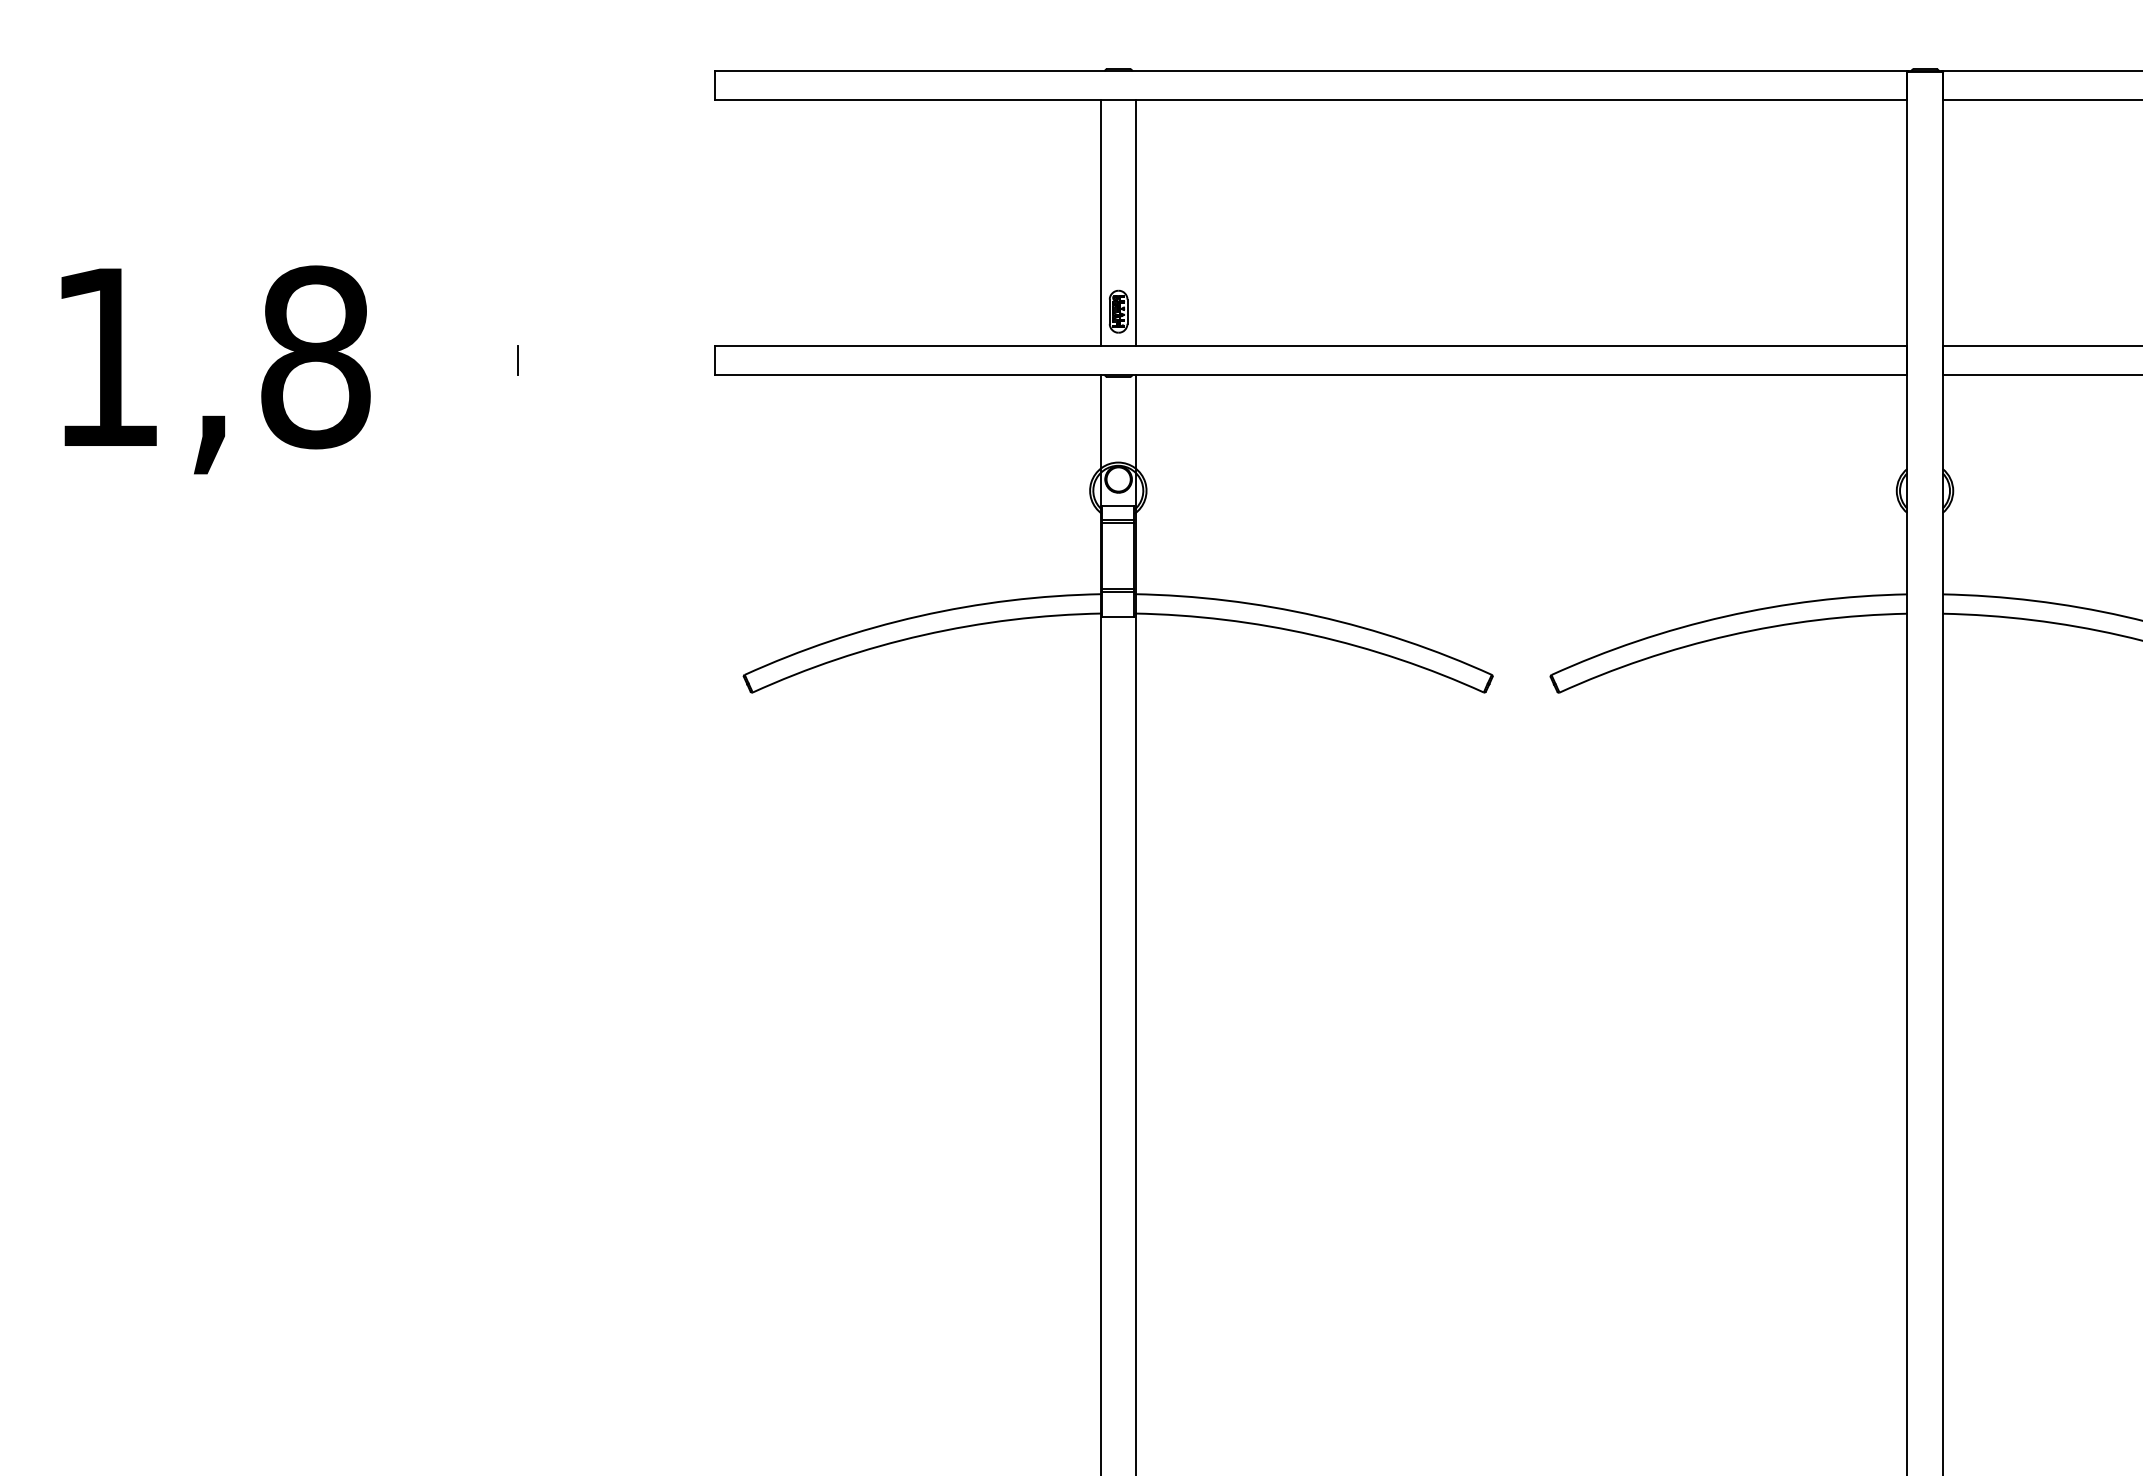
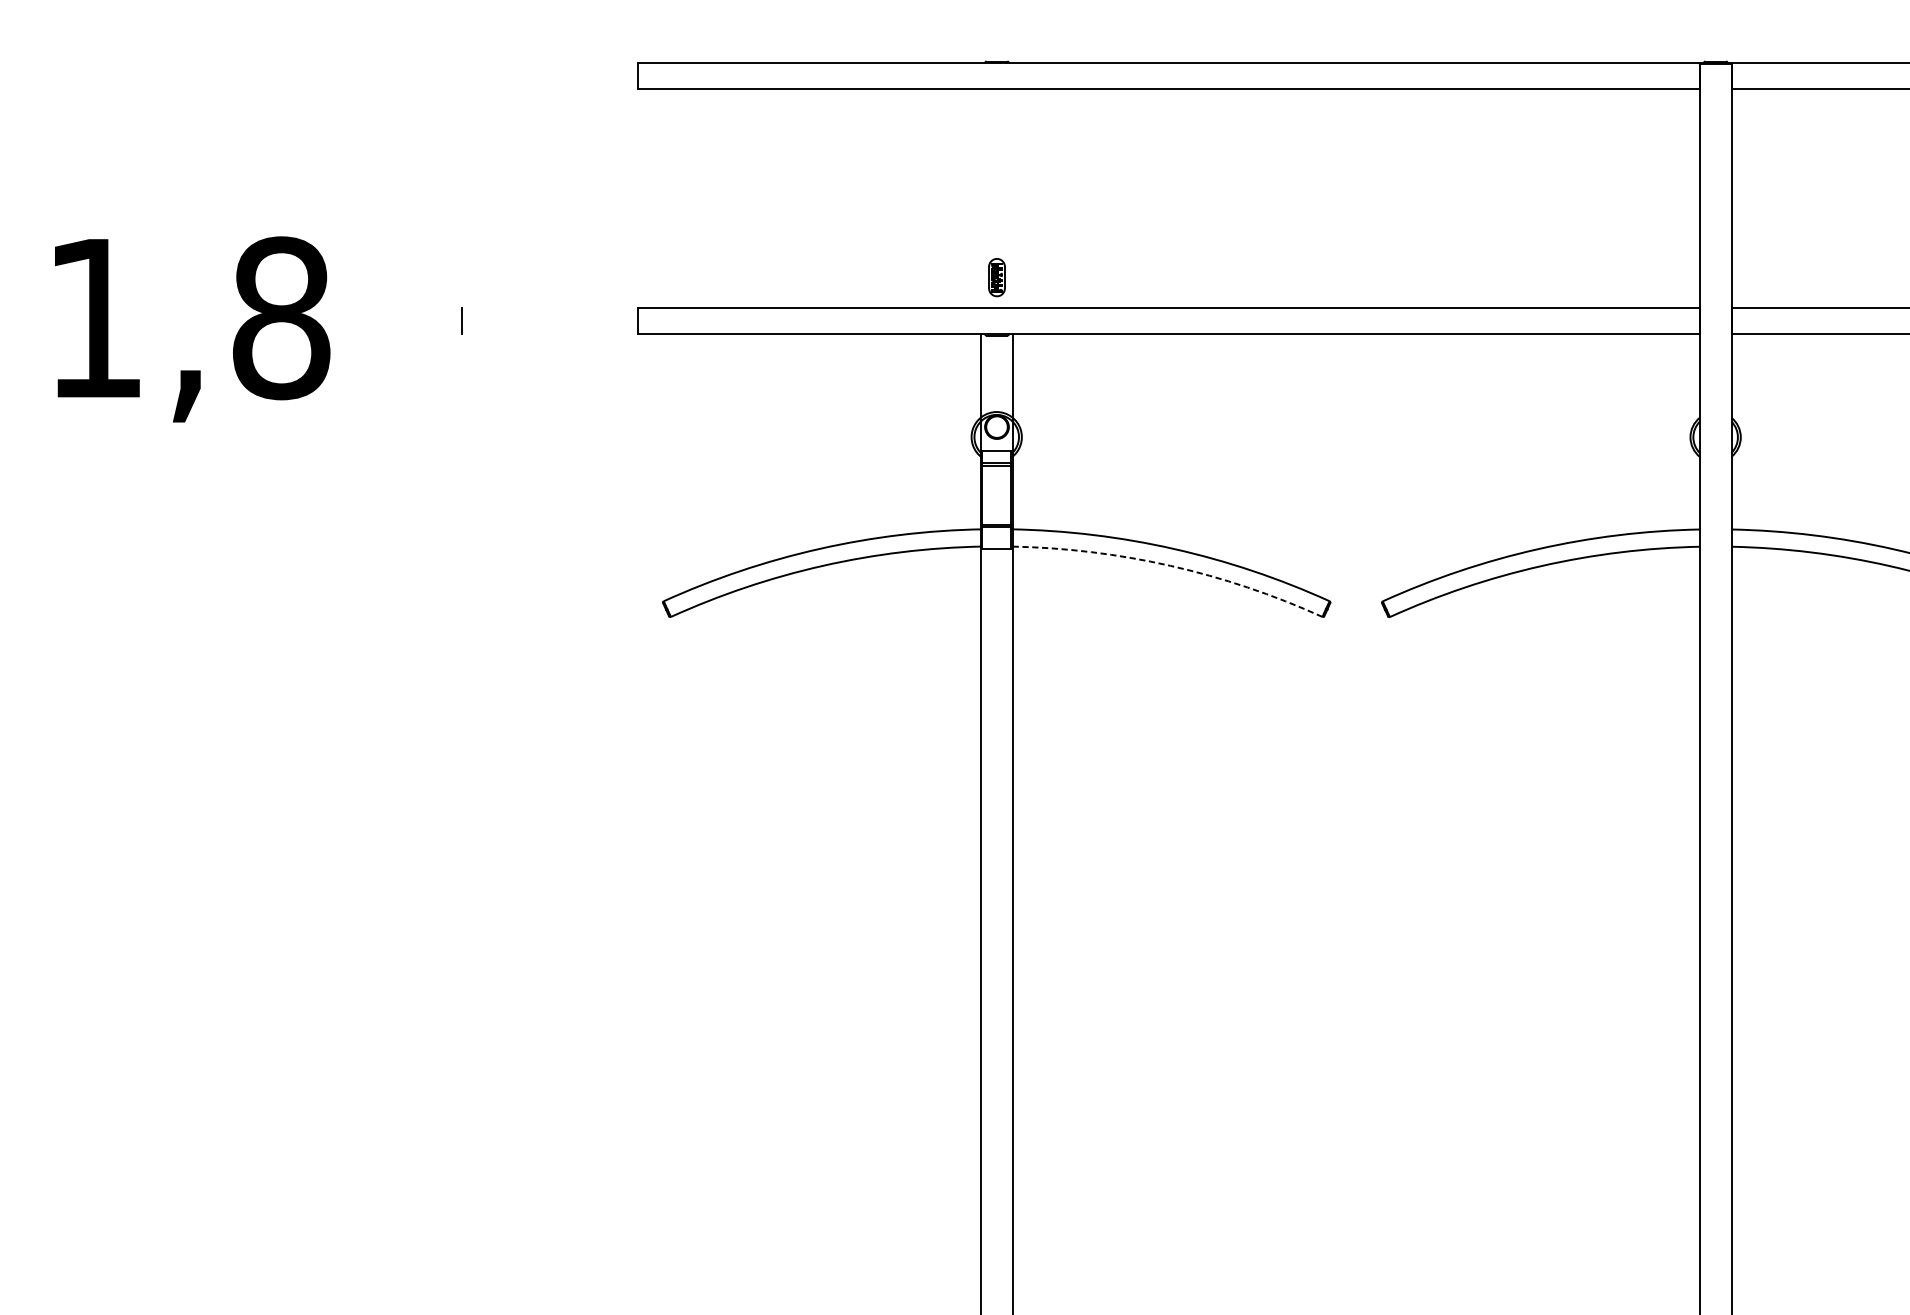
line: (1100, 222) -> (980, 198), removed
line: (1136, 222) -> (1012, 198), removed
arc: (1313, 635) -> (1170, 566), solid -> dashed

